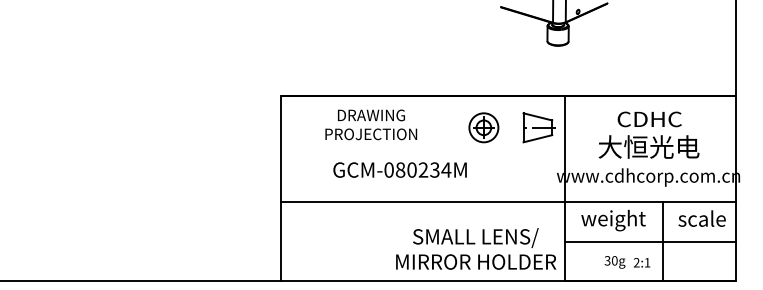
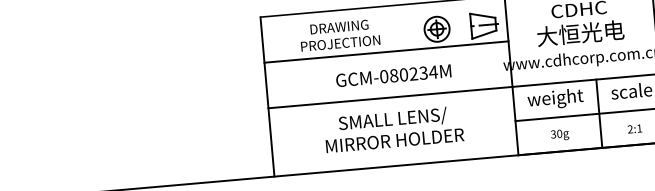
line: (423, 148) -> (386, 51), added
text: (399, 169) -> (393, 75), moved
text: (476, 248) -> (394, 128), moved
text: (642, 262) -> (635, 128), moved

